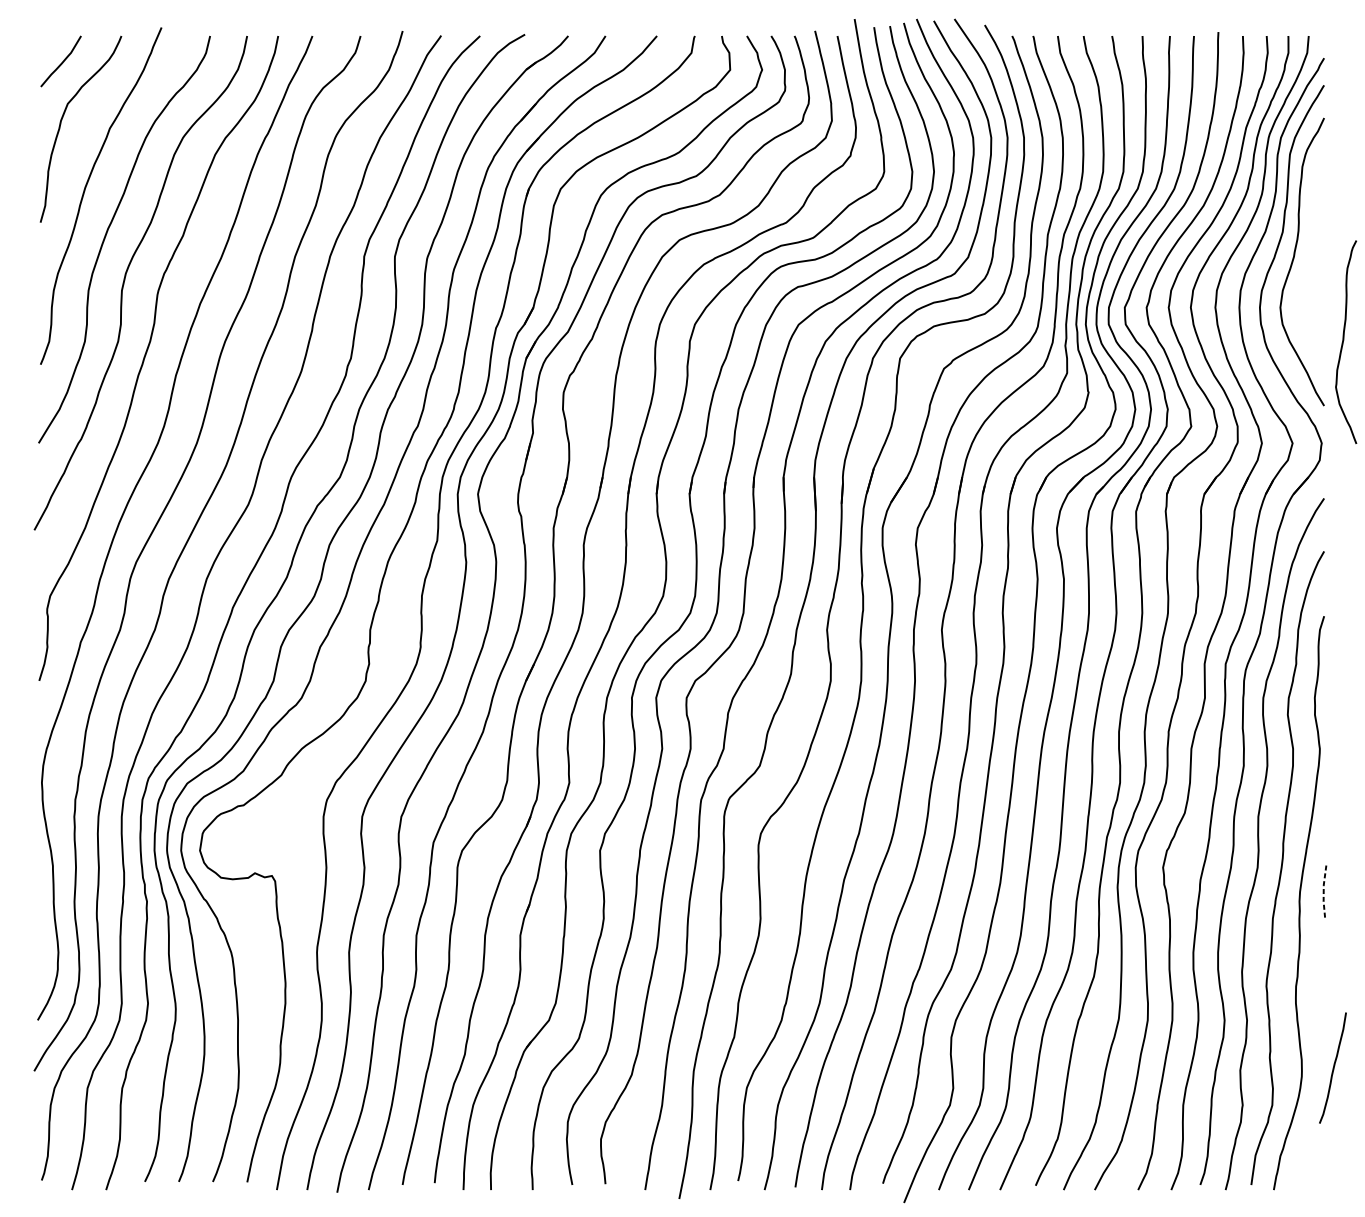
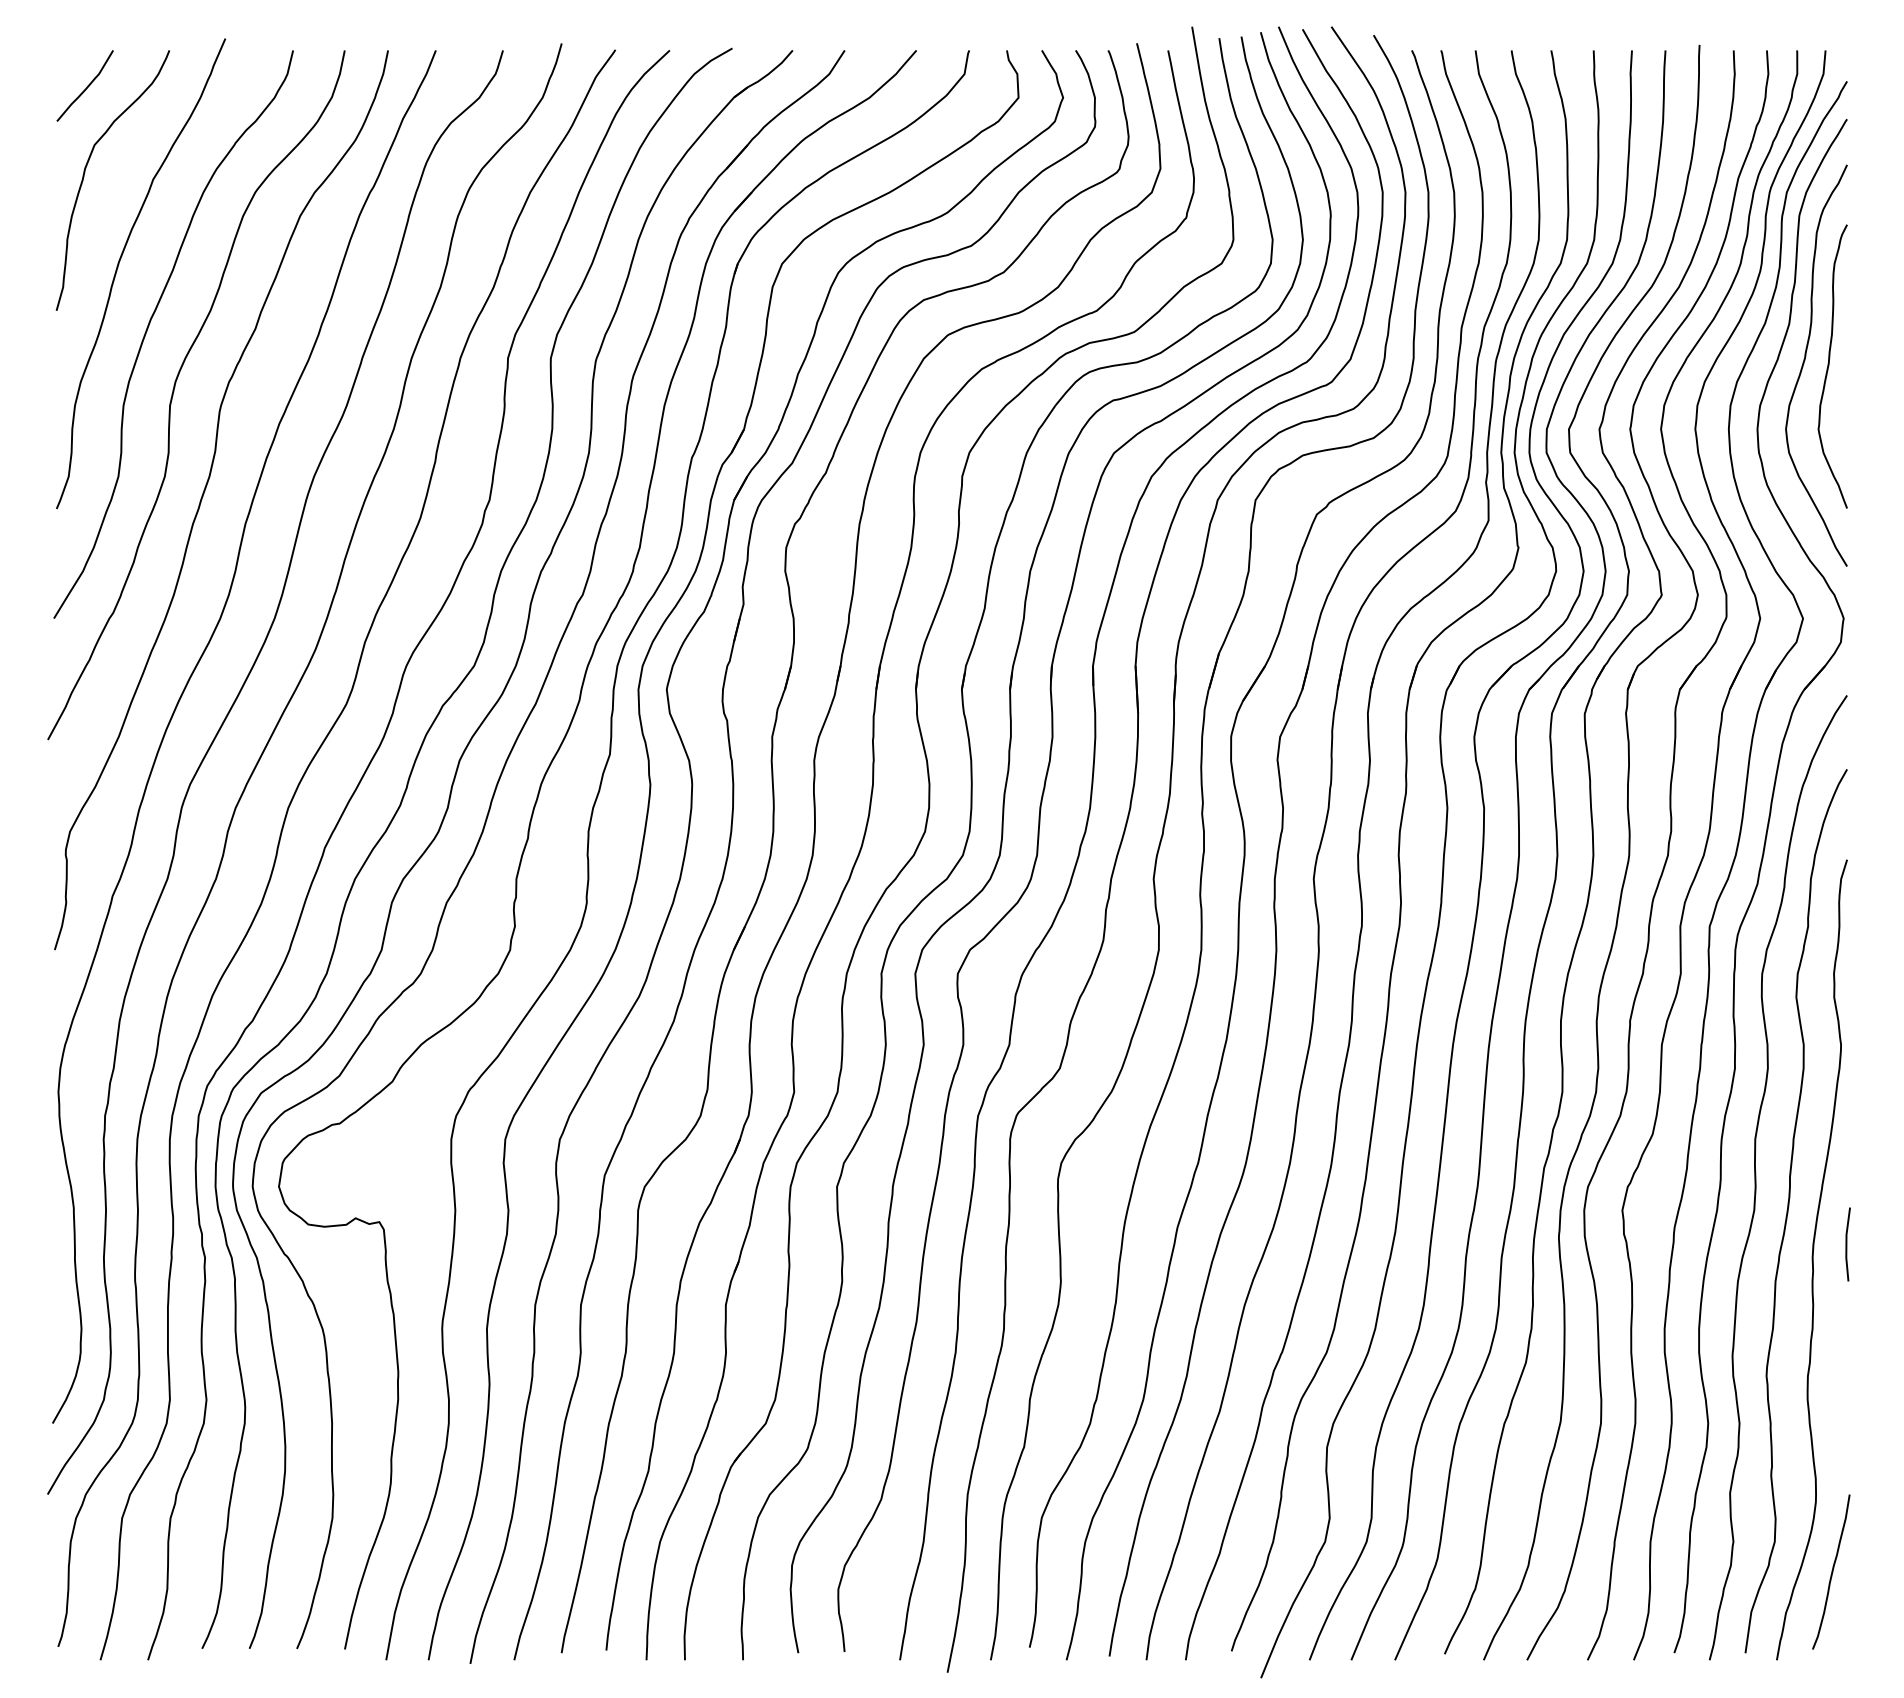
curve: (1343, 342) -> (1829, 366), moved
line: (1323, 892) -> (1846, 1244), dashed -> solid
curve: (1333, 1067) -> (1831, 1571), moved

